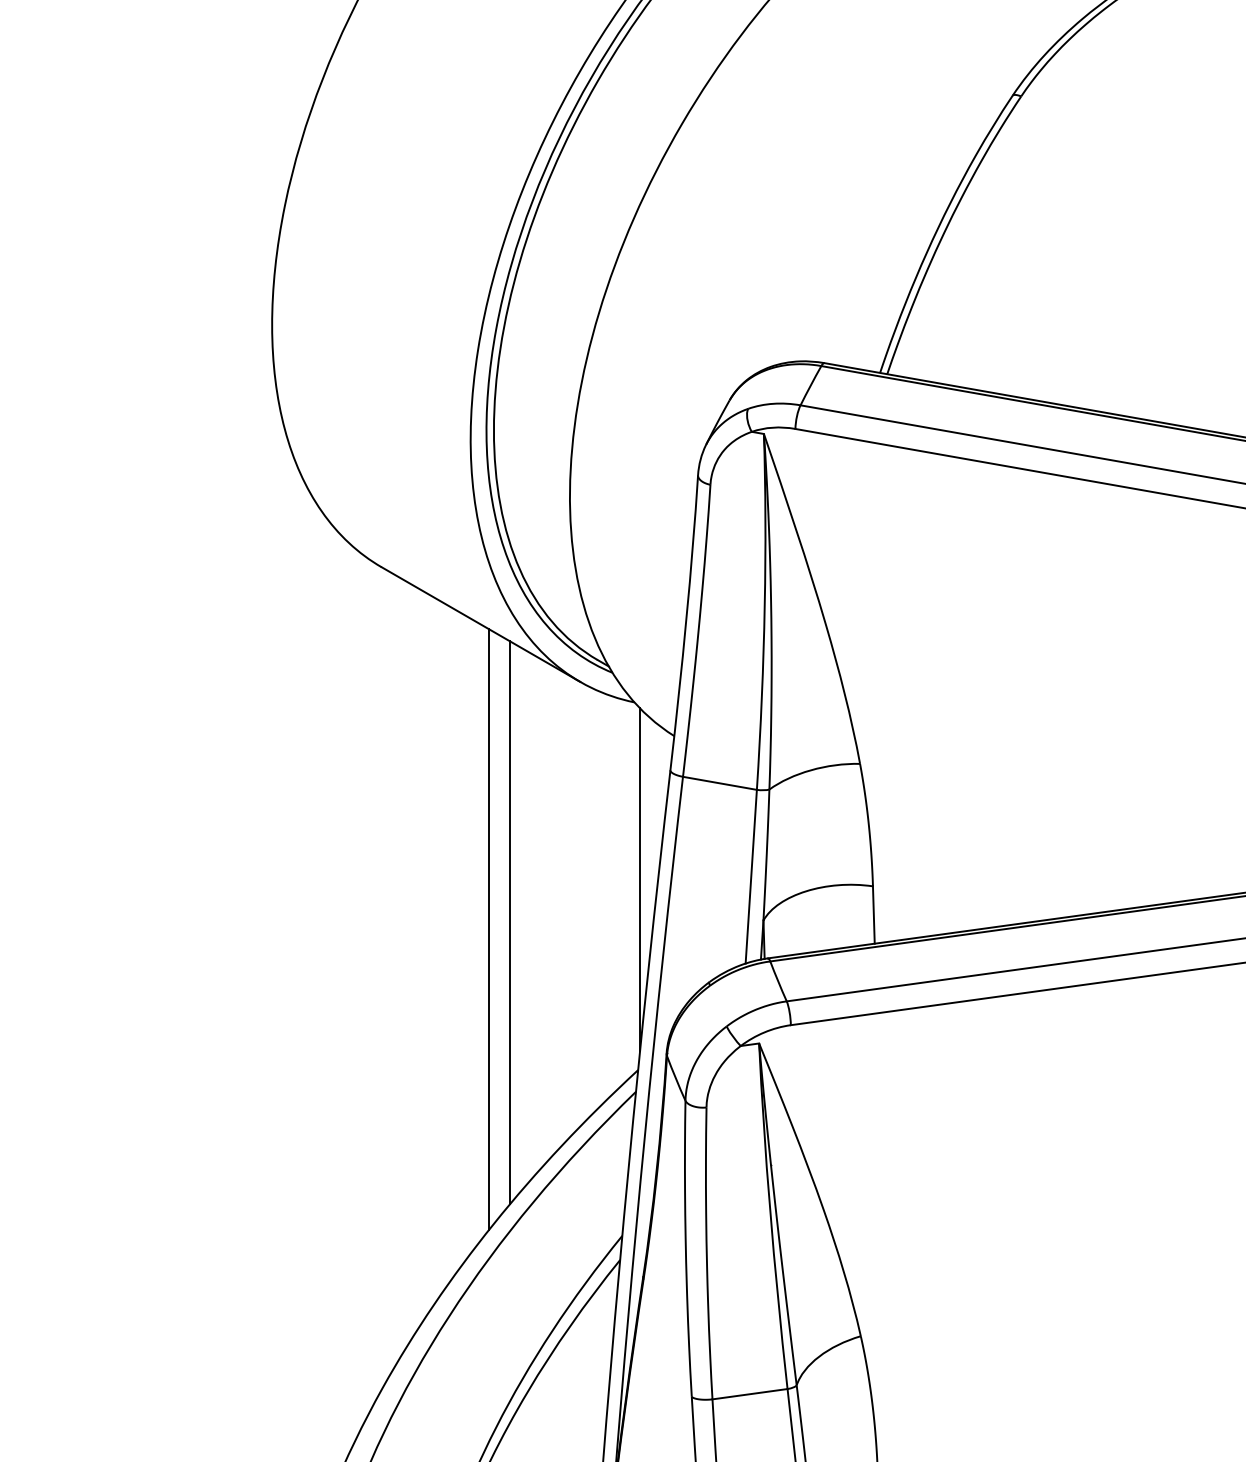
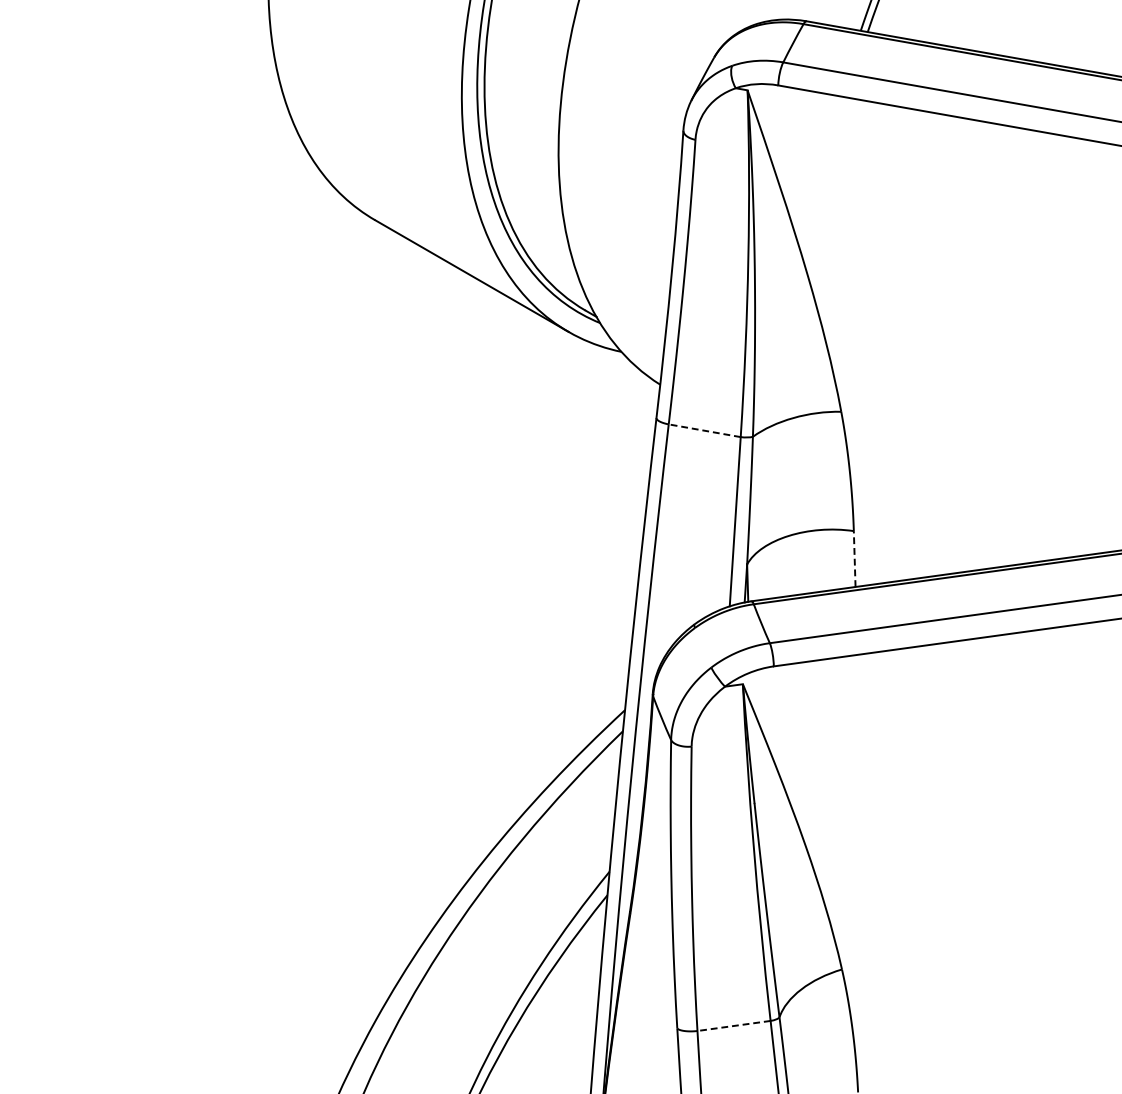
line: (719, 783) -> (704, 430), solid -> dashed
line: (640, 879) -> (627, 524), removed
line: (873, 915) -> (854, 559), solid -> dashed
line: (509, 922) -> (499, 566), removed
line: (489, 929) -> (480, 573), removed
line: (750, 1394) -> (734, 1026), solid -> dashed

